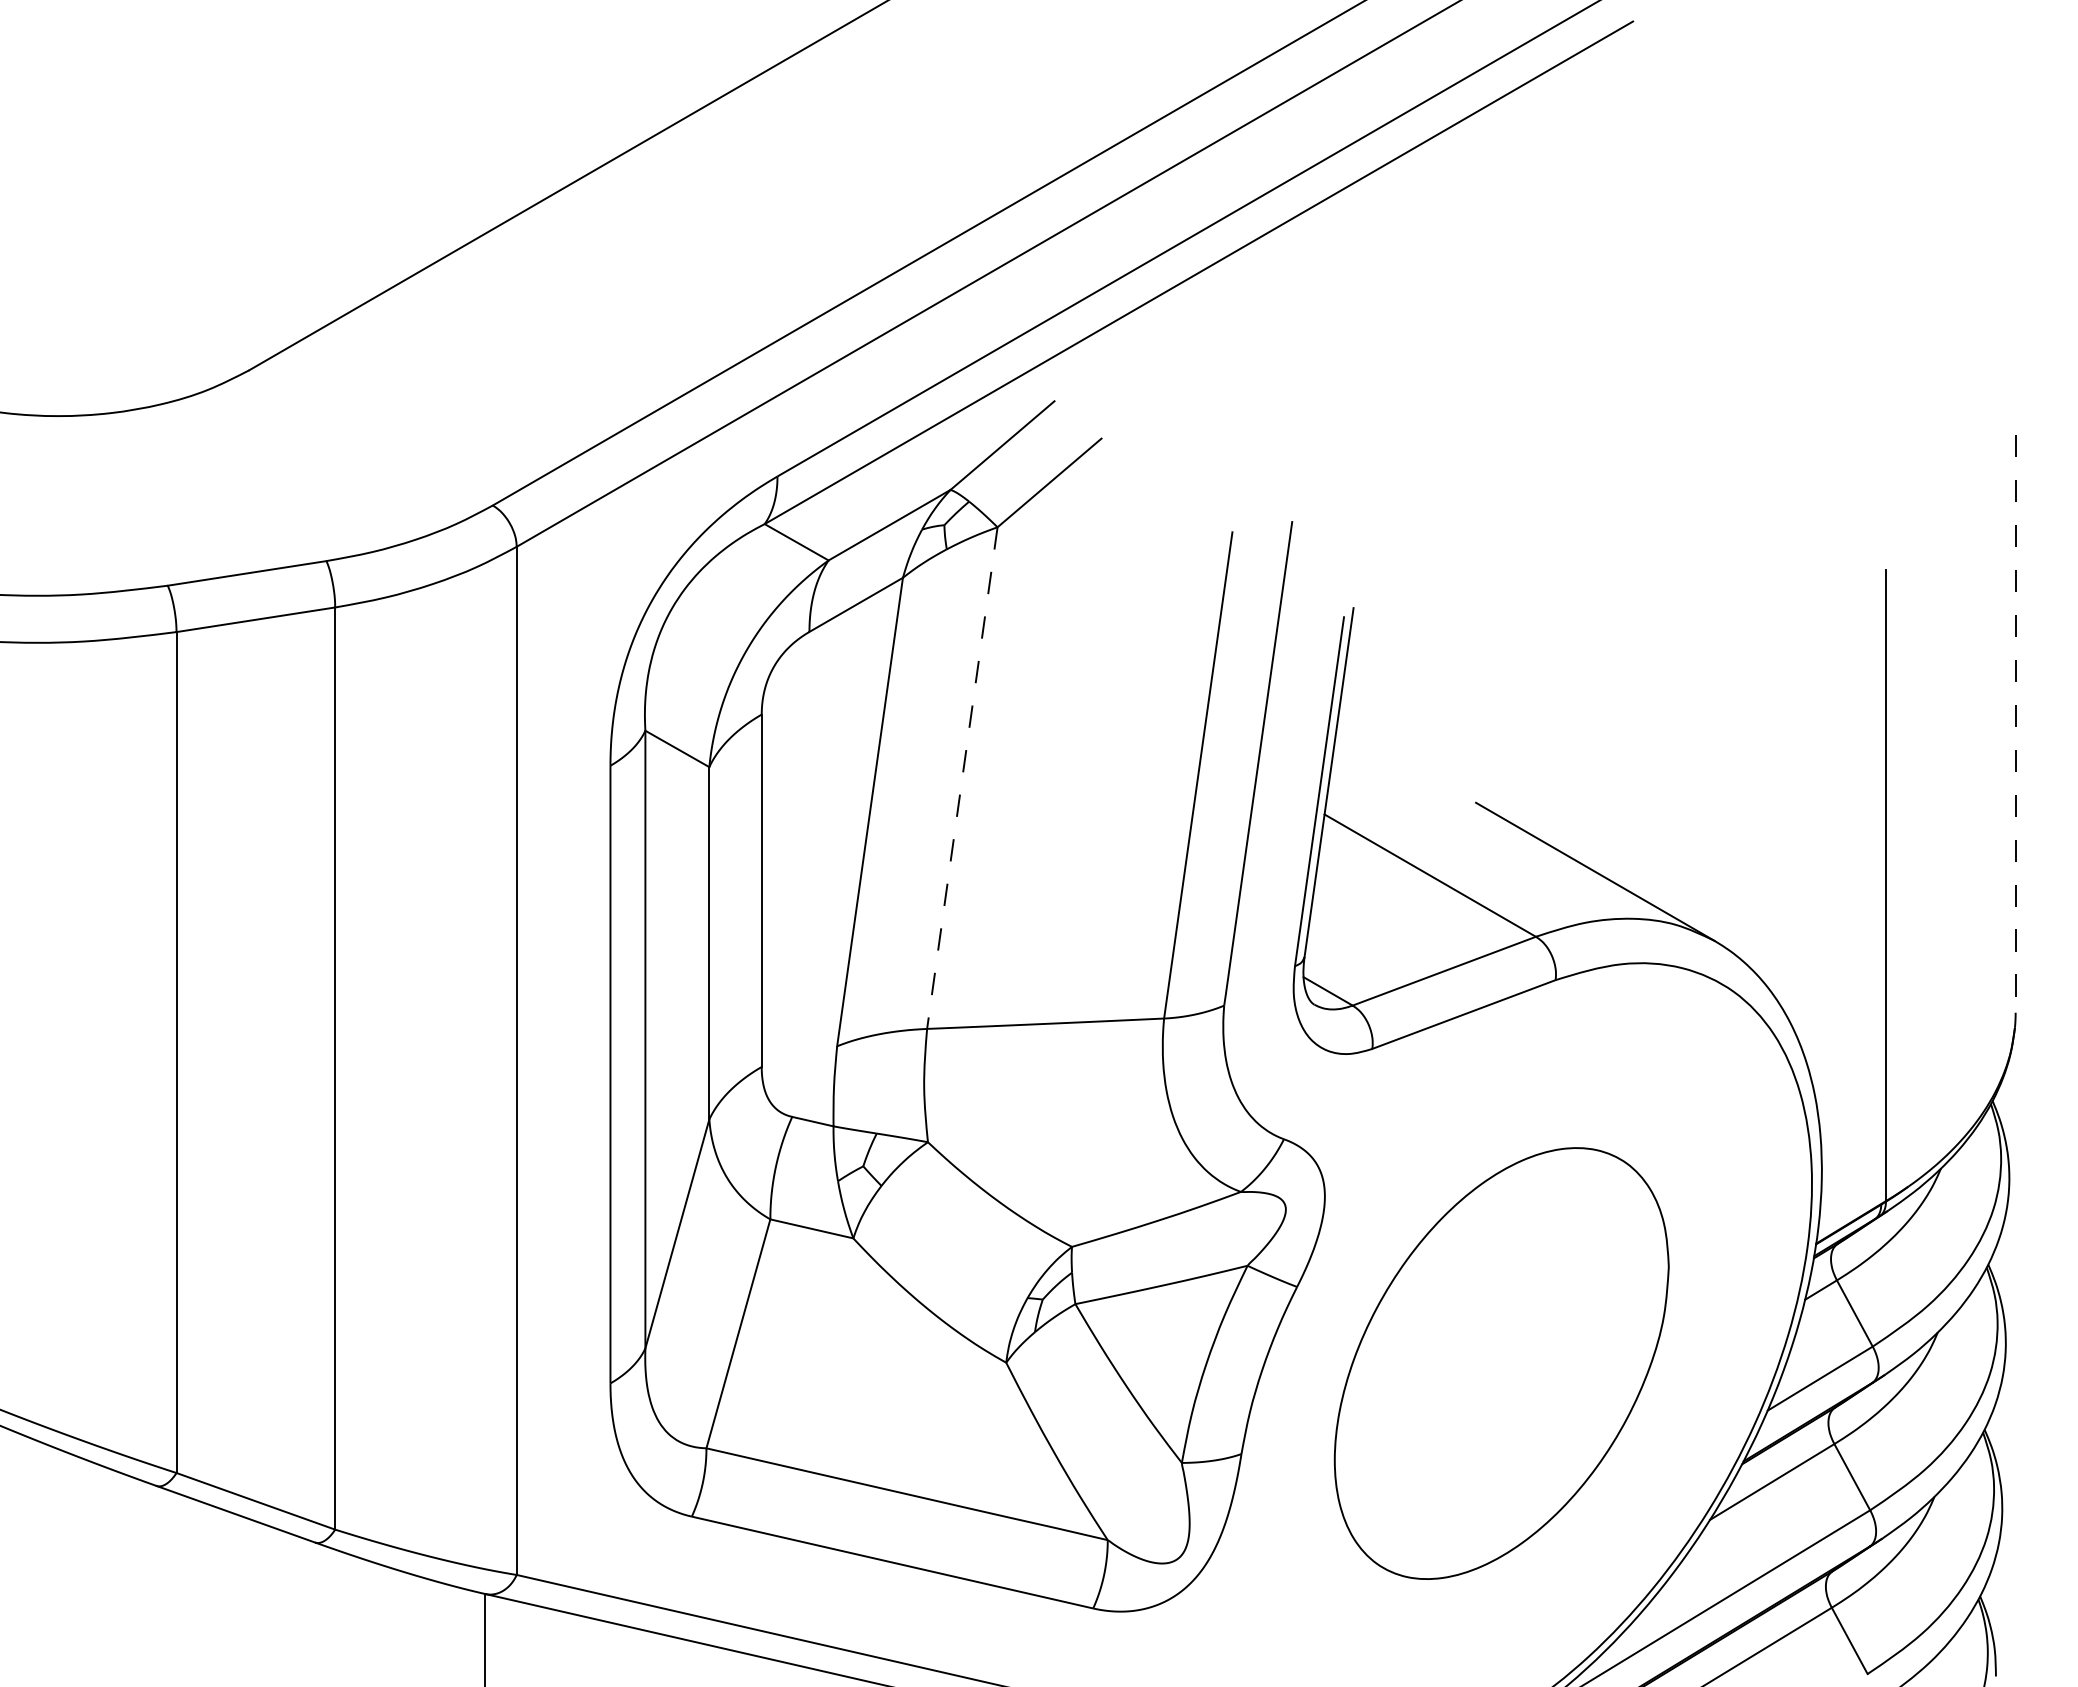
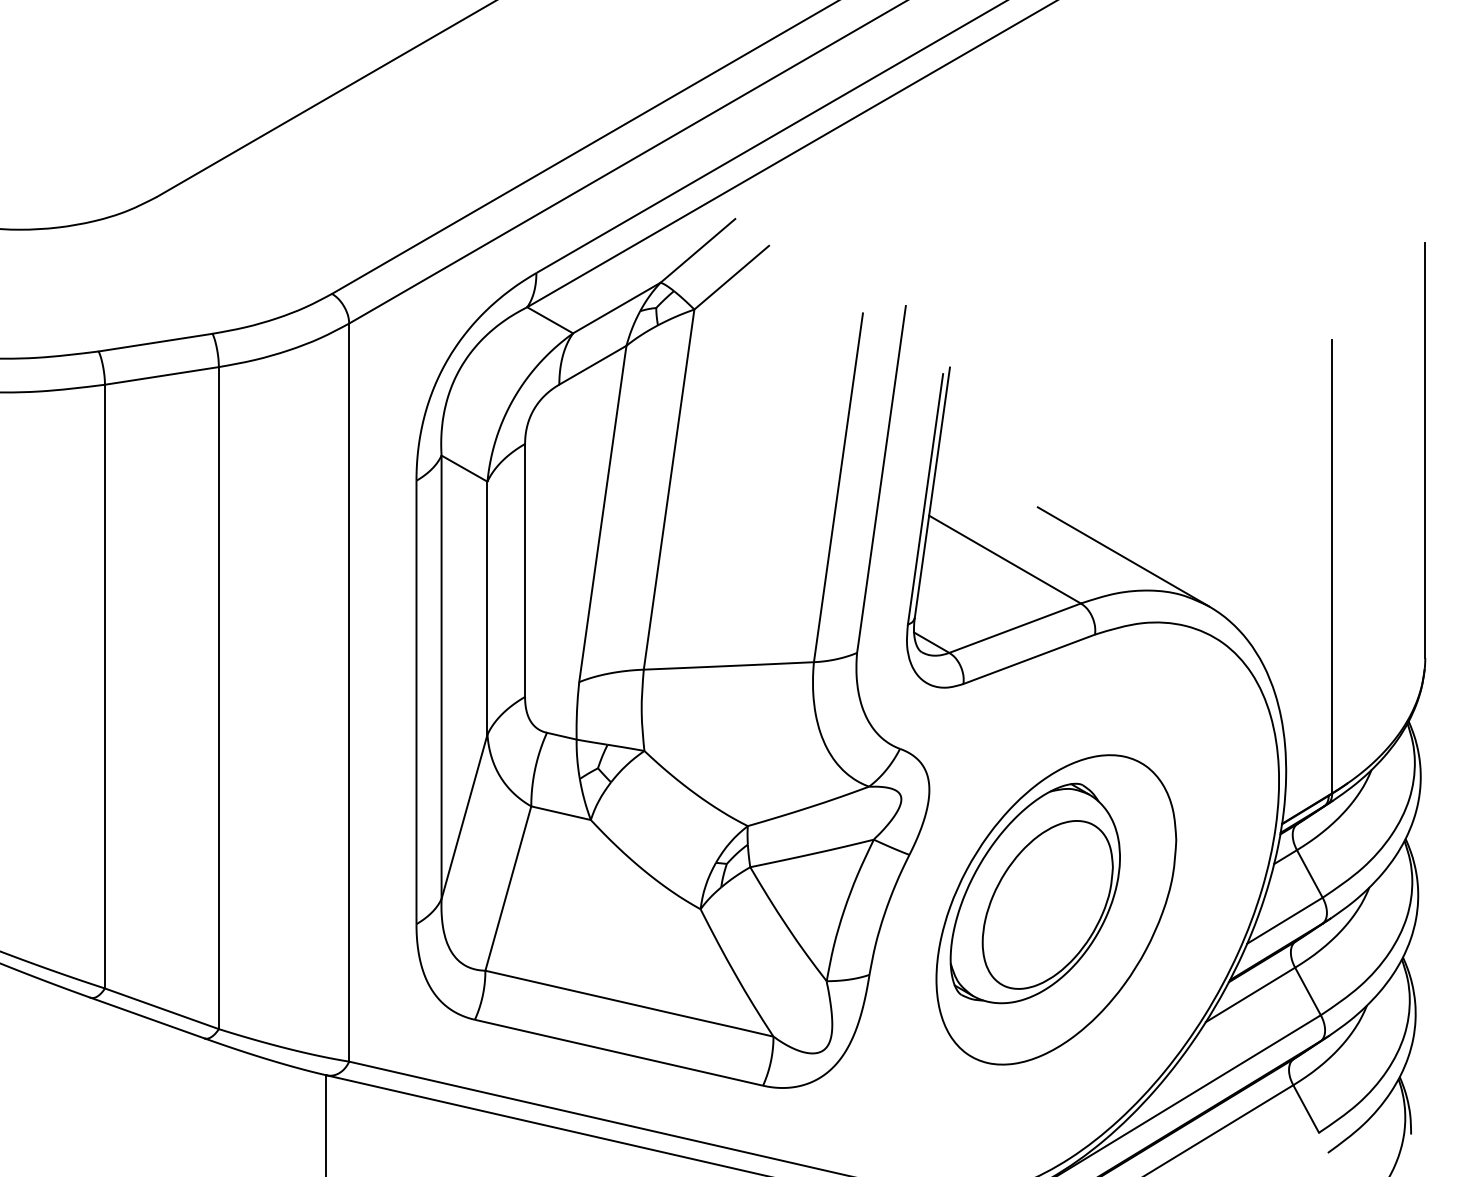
line: (2015, 724) -> (1425, 451), dashed -> solid
line: (962, 778) -> (669, 489), dashed -> solid
part: (1472, 1340) -> (1035, 893), added

